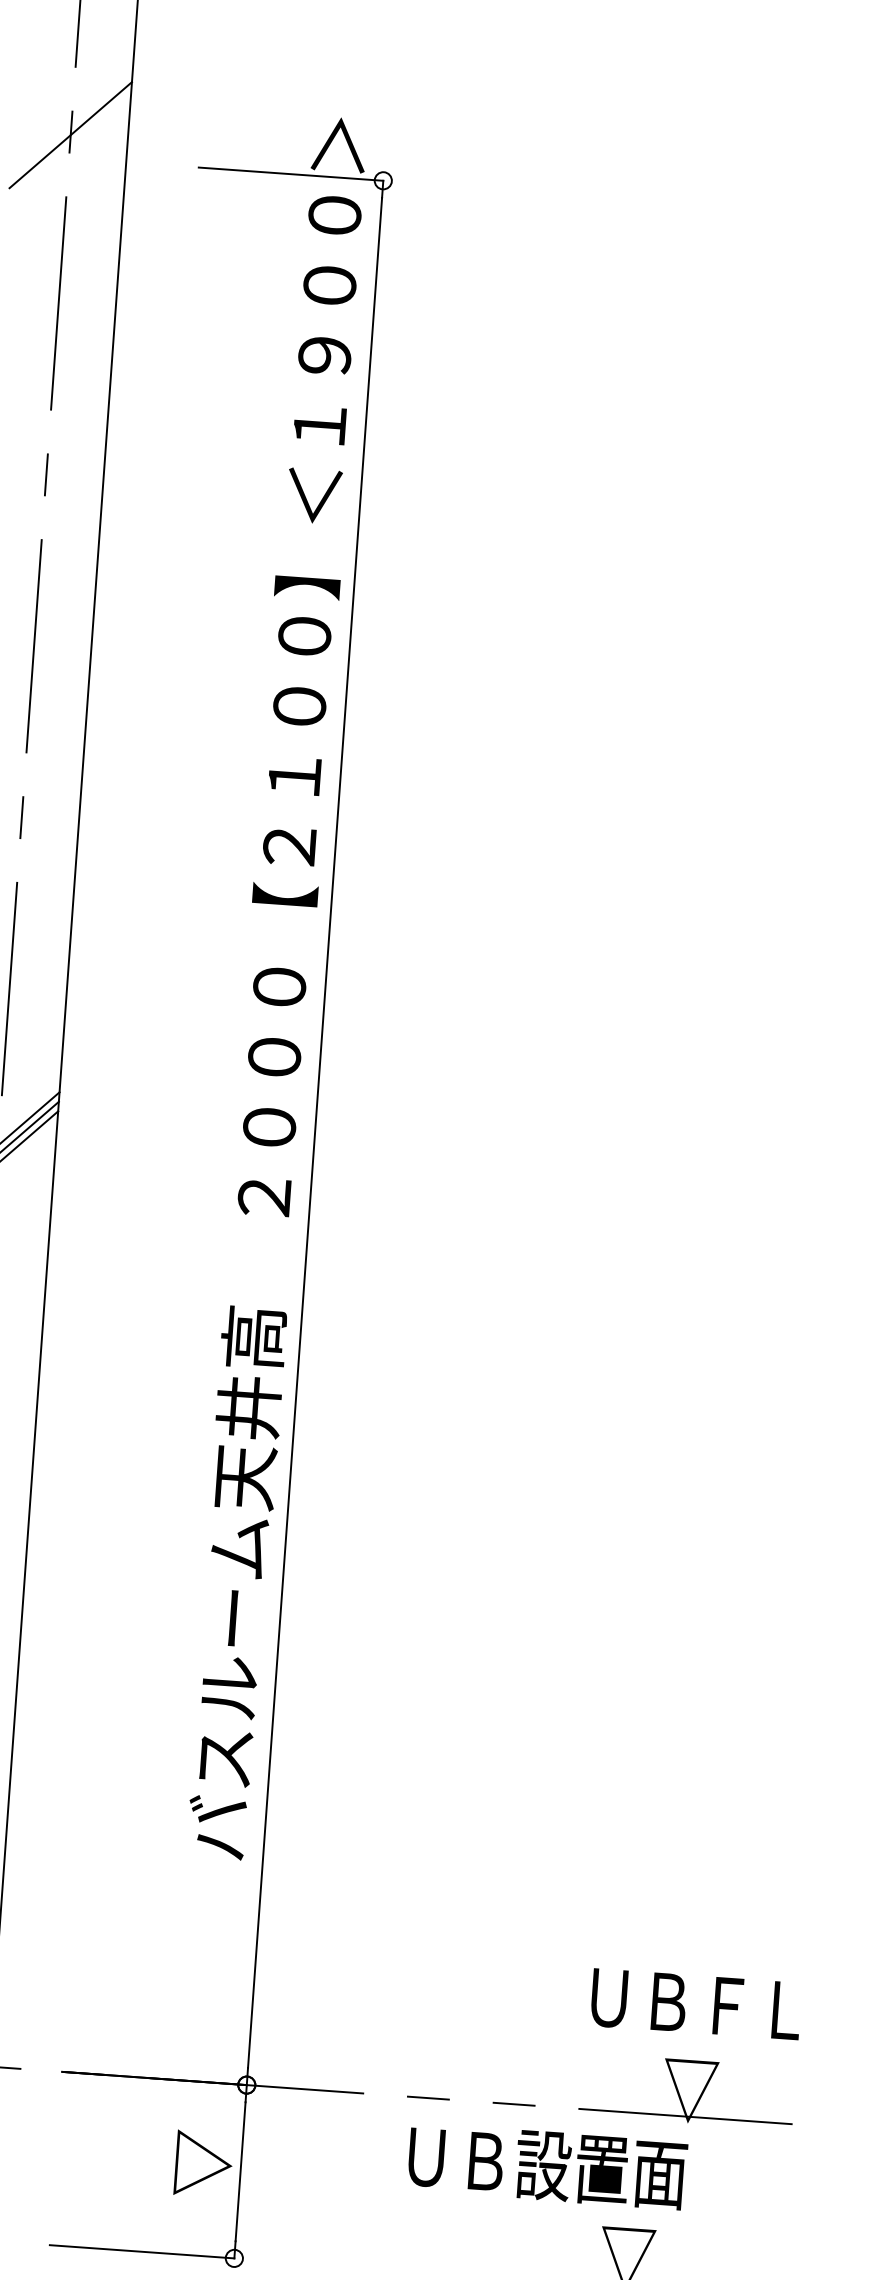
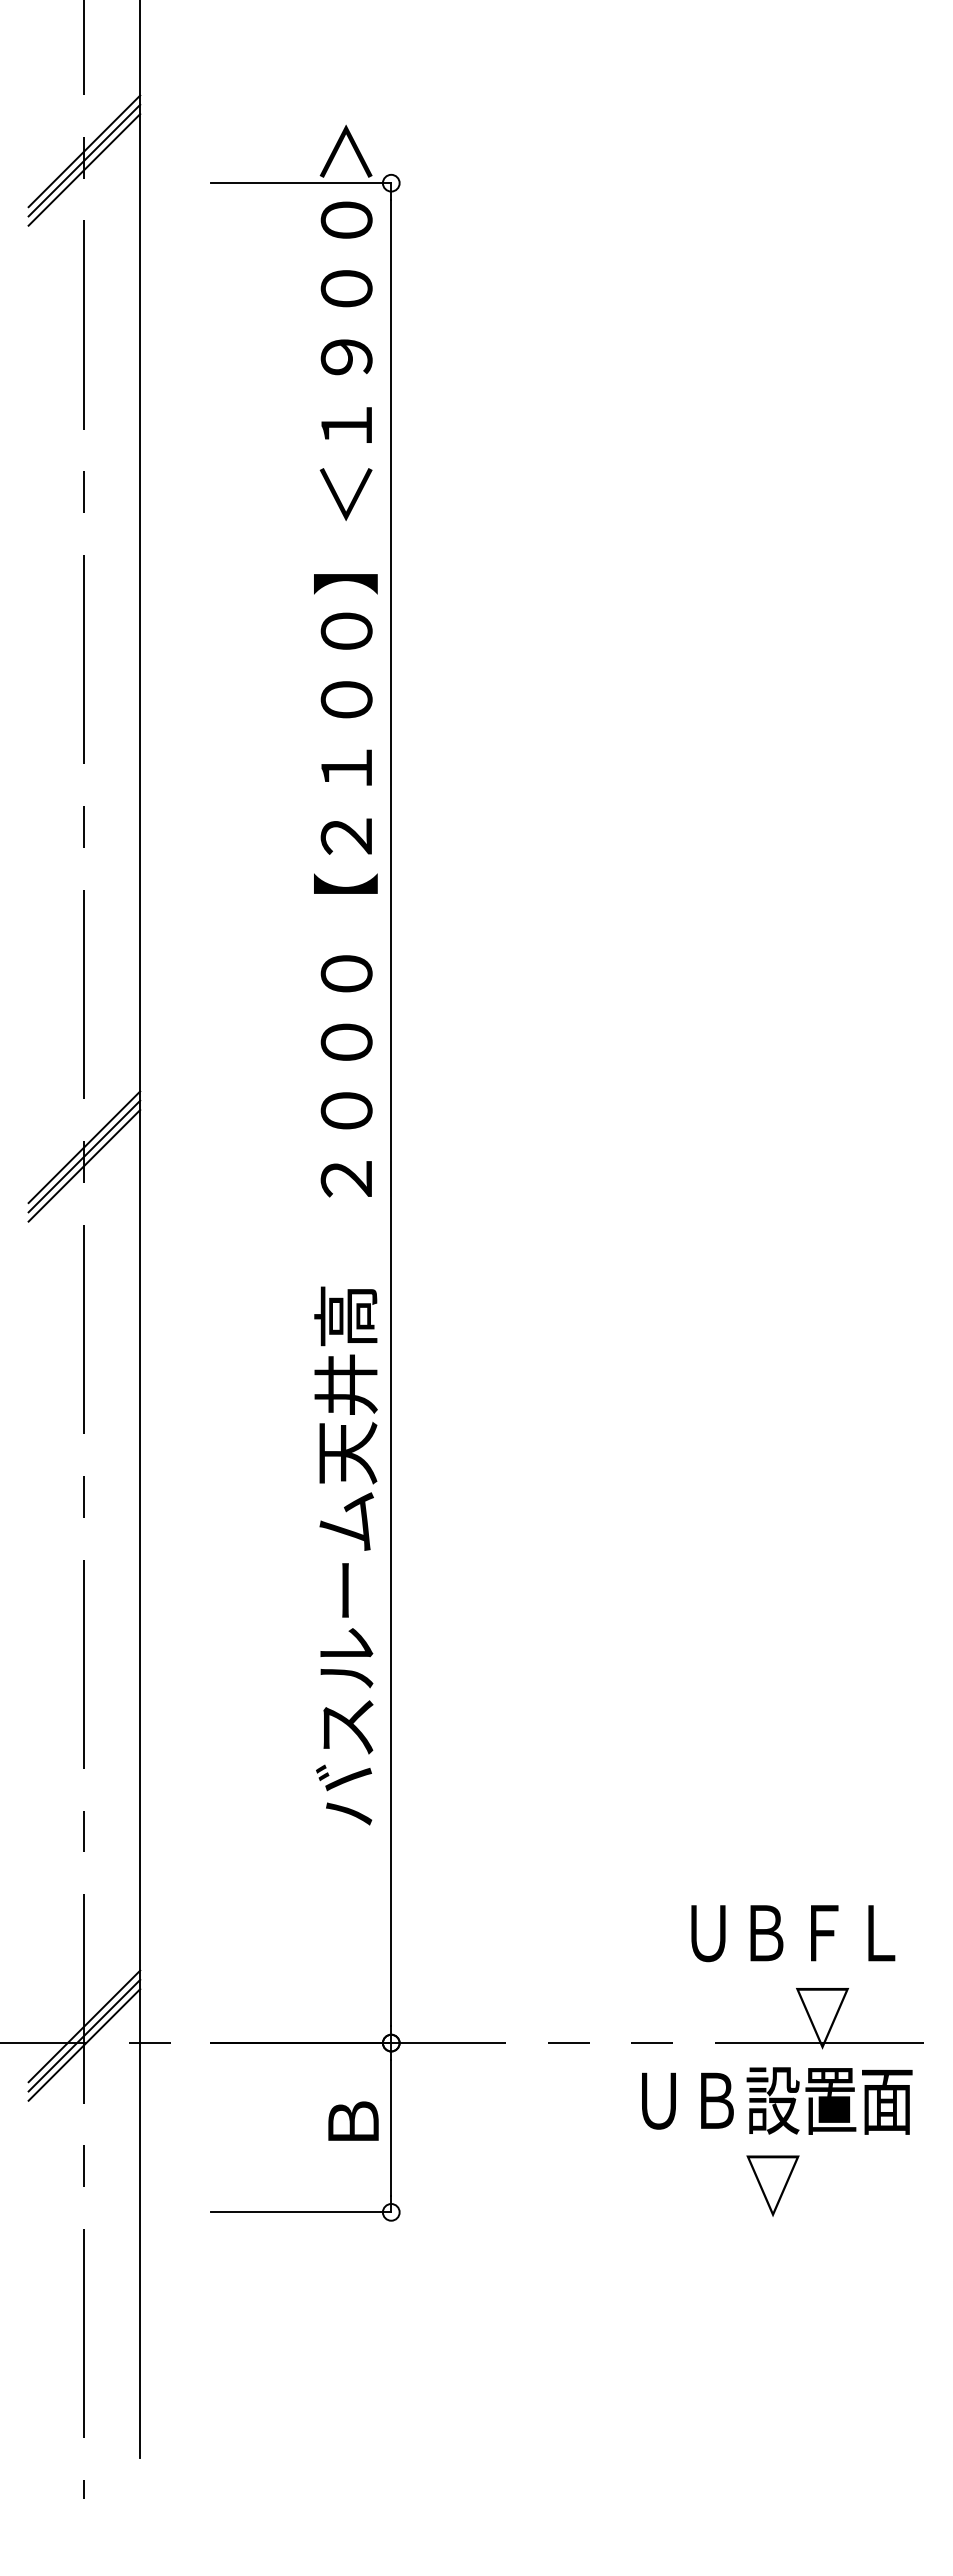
line: (71, 125) -> (84, 151), added
line: (70, 144) -> (84, 169), added
text: (696, 2004) -> (793, 1933), moved
text: (203, 2163) -> (354, 2122), ▽ -> Ｂ
text: (547, 2165) -> (777, 2100), moved

